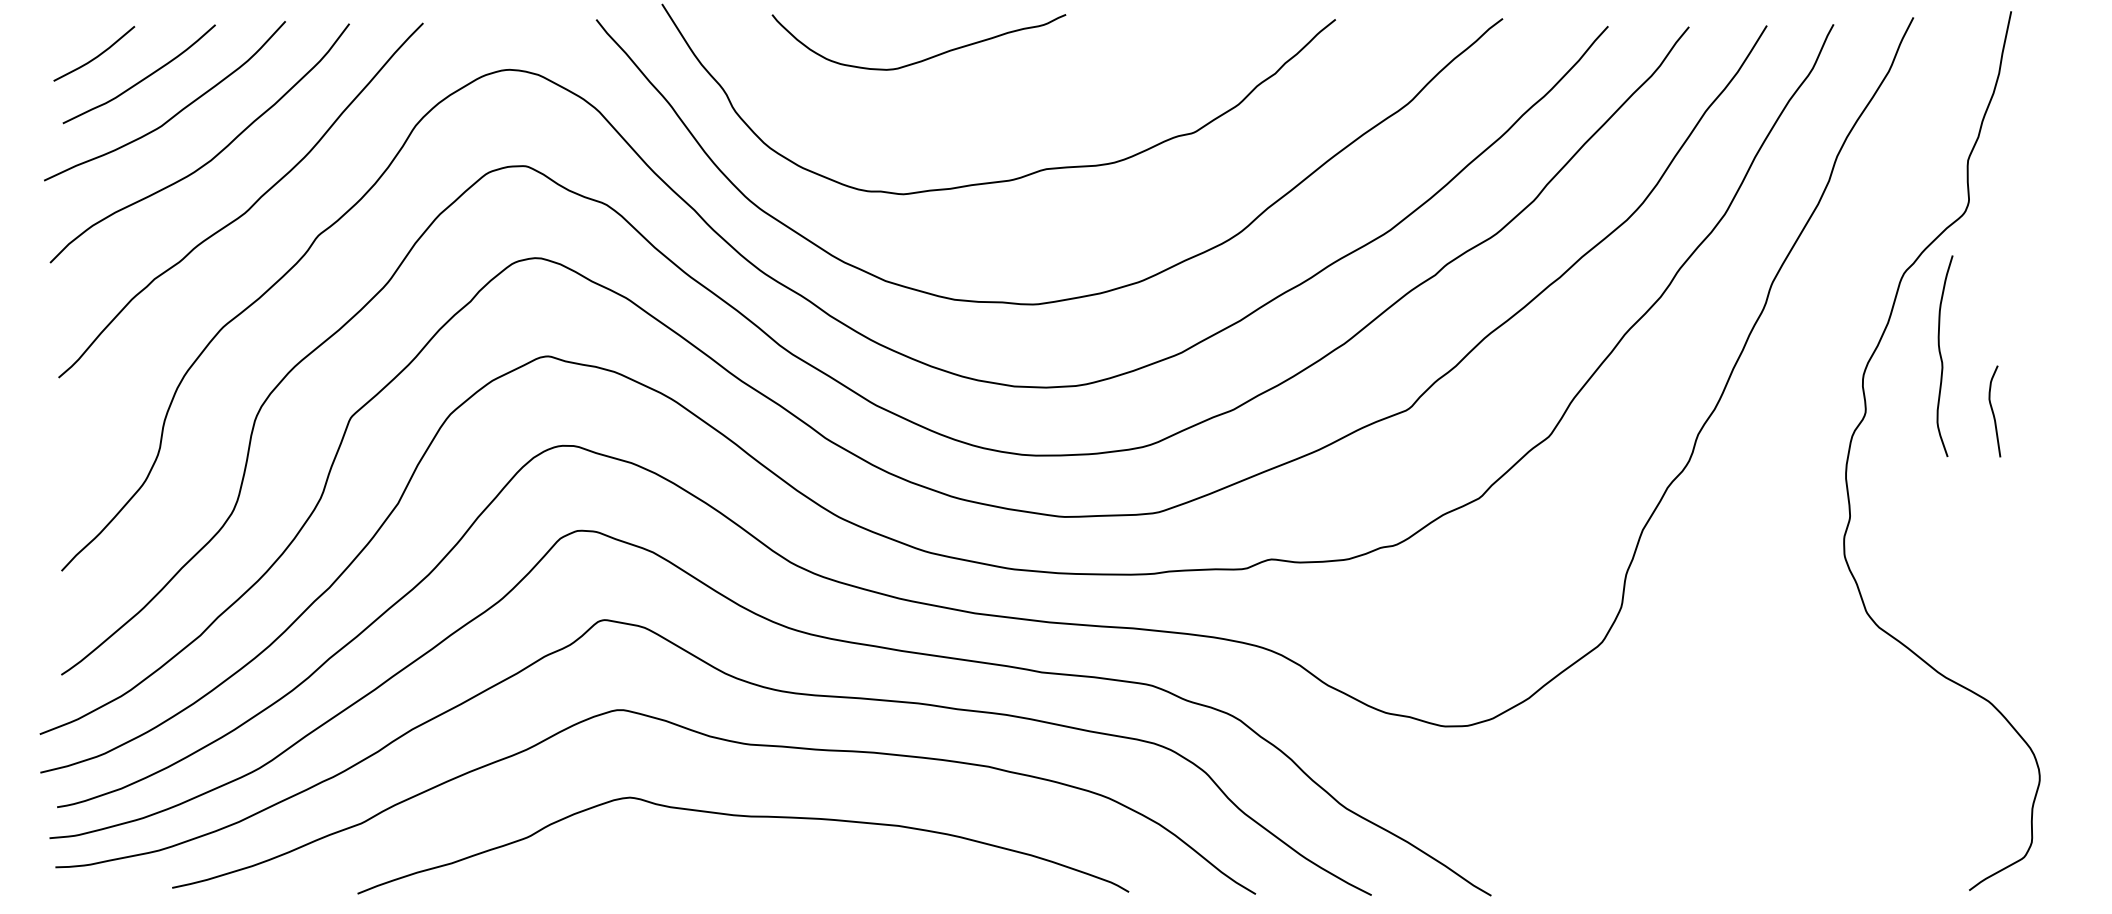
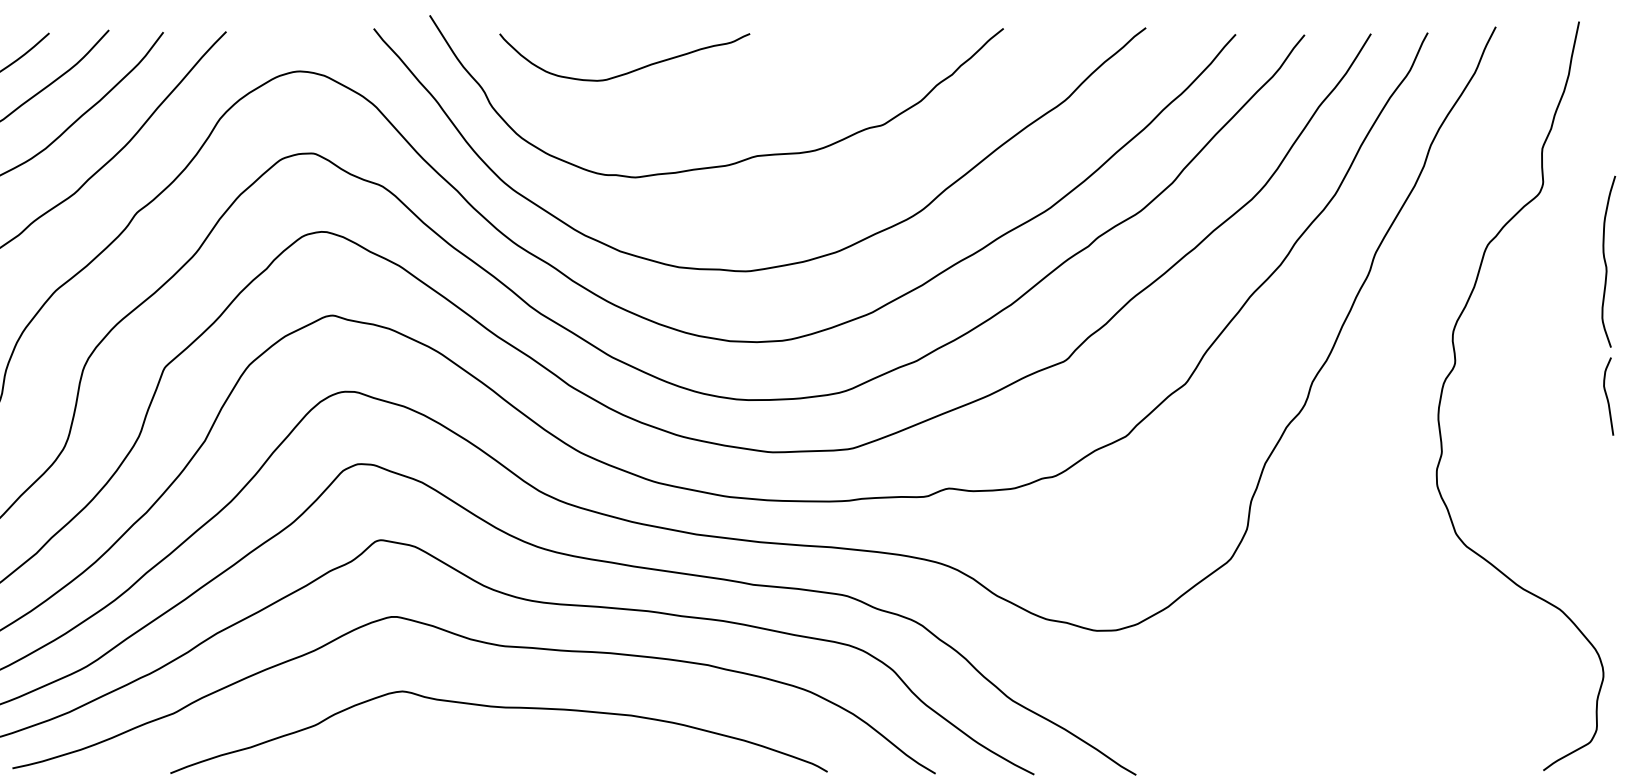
curve: (925, 58) -> (630, 71), moved
curve: (1942, 358) -> (1606, 263), moved
curve: (1993, 411) -> (1607, 396), moved

